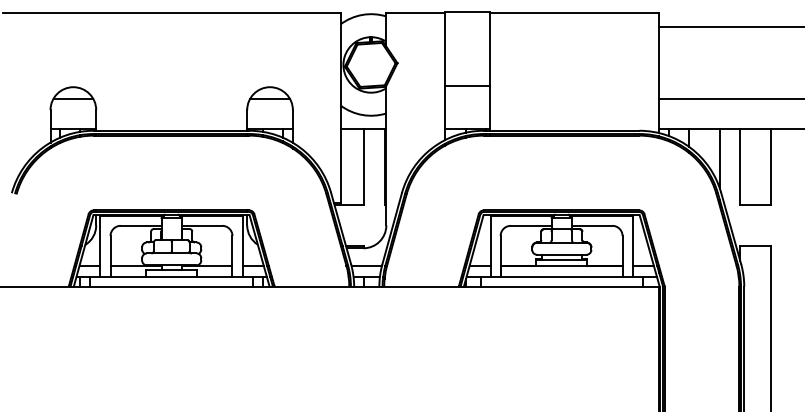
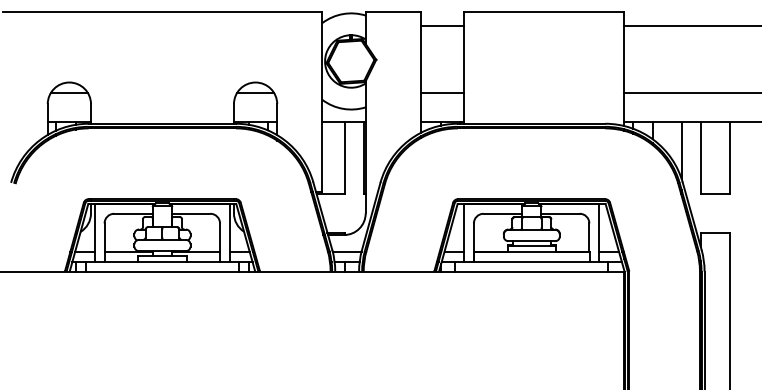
line: (467, 12) -> (442, 25), moved
line: (467, 85) -> (442, 93), moved

